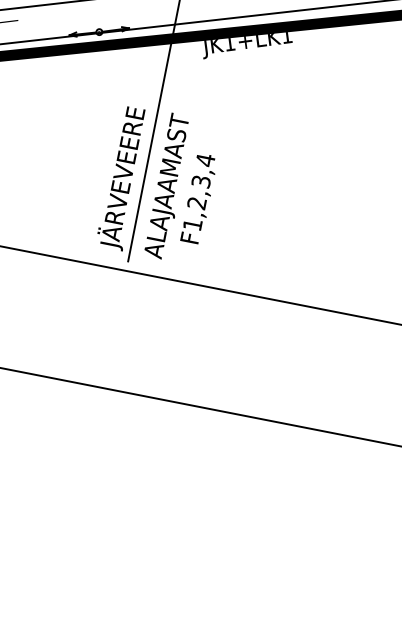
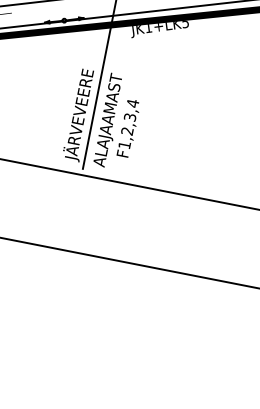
text: (286, 38) -> (185, 24), JK1+LK1 -> JK1+LK5

